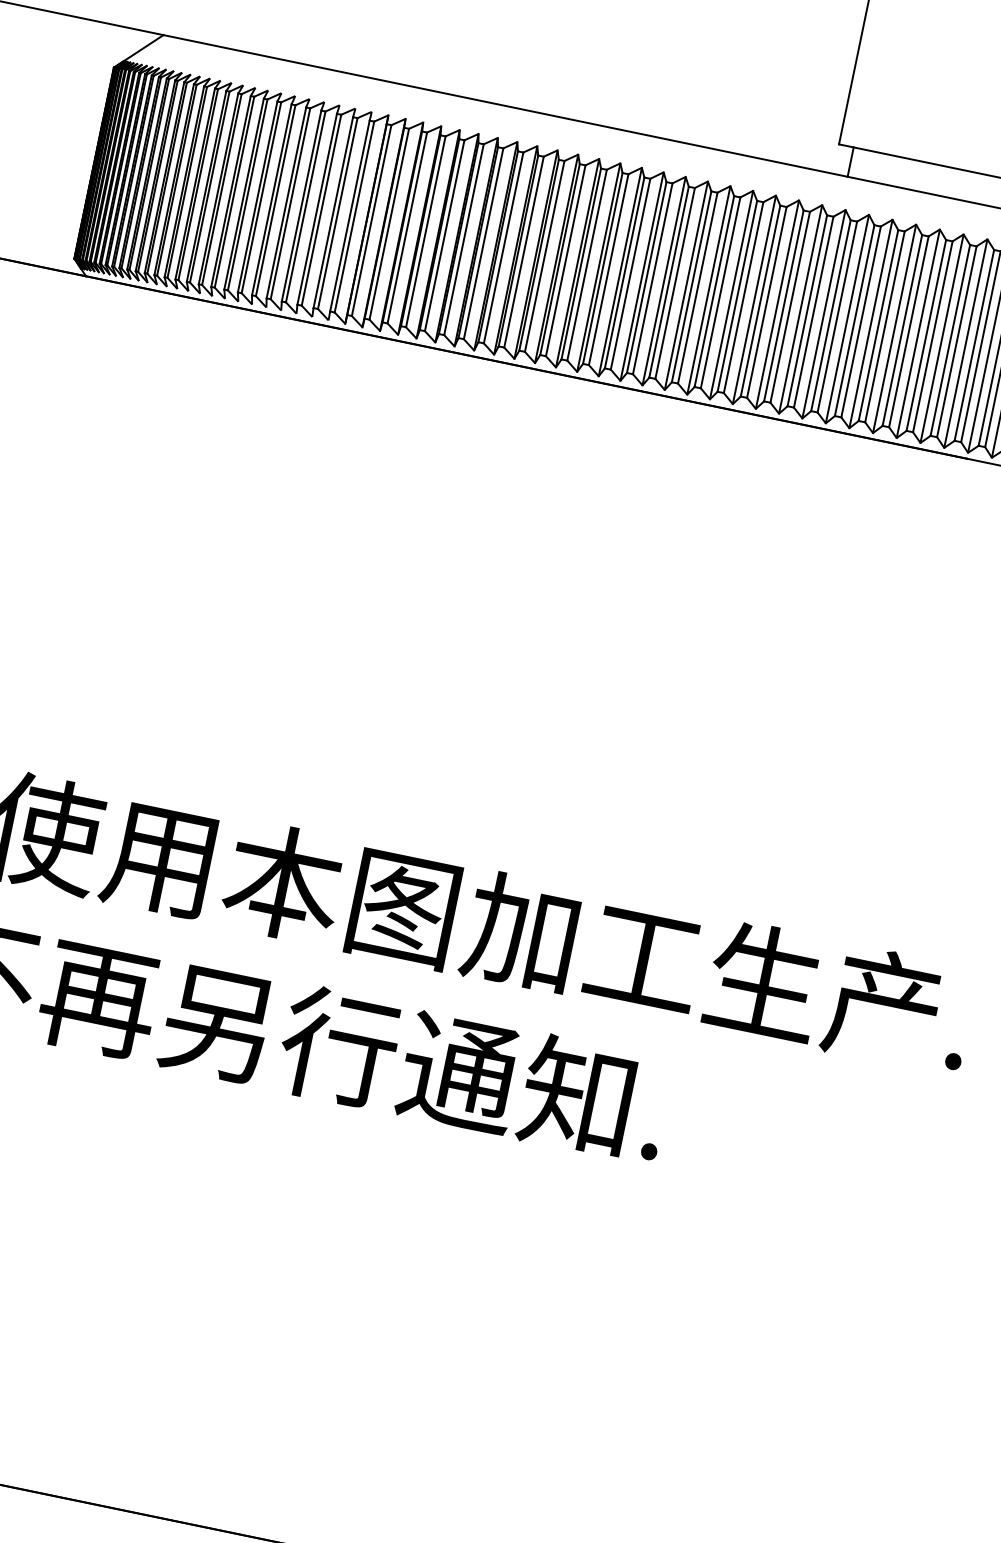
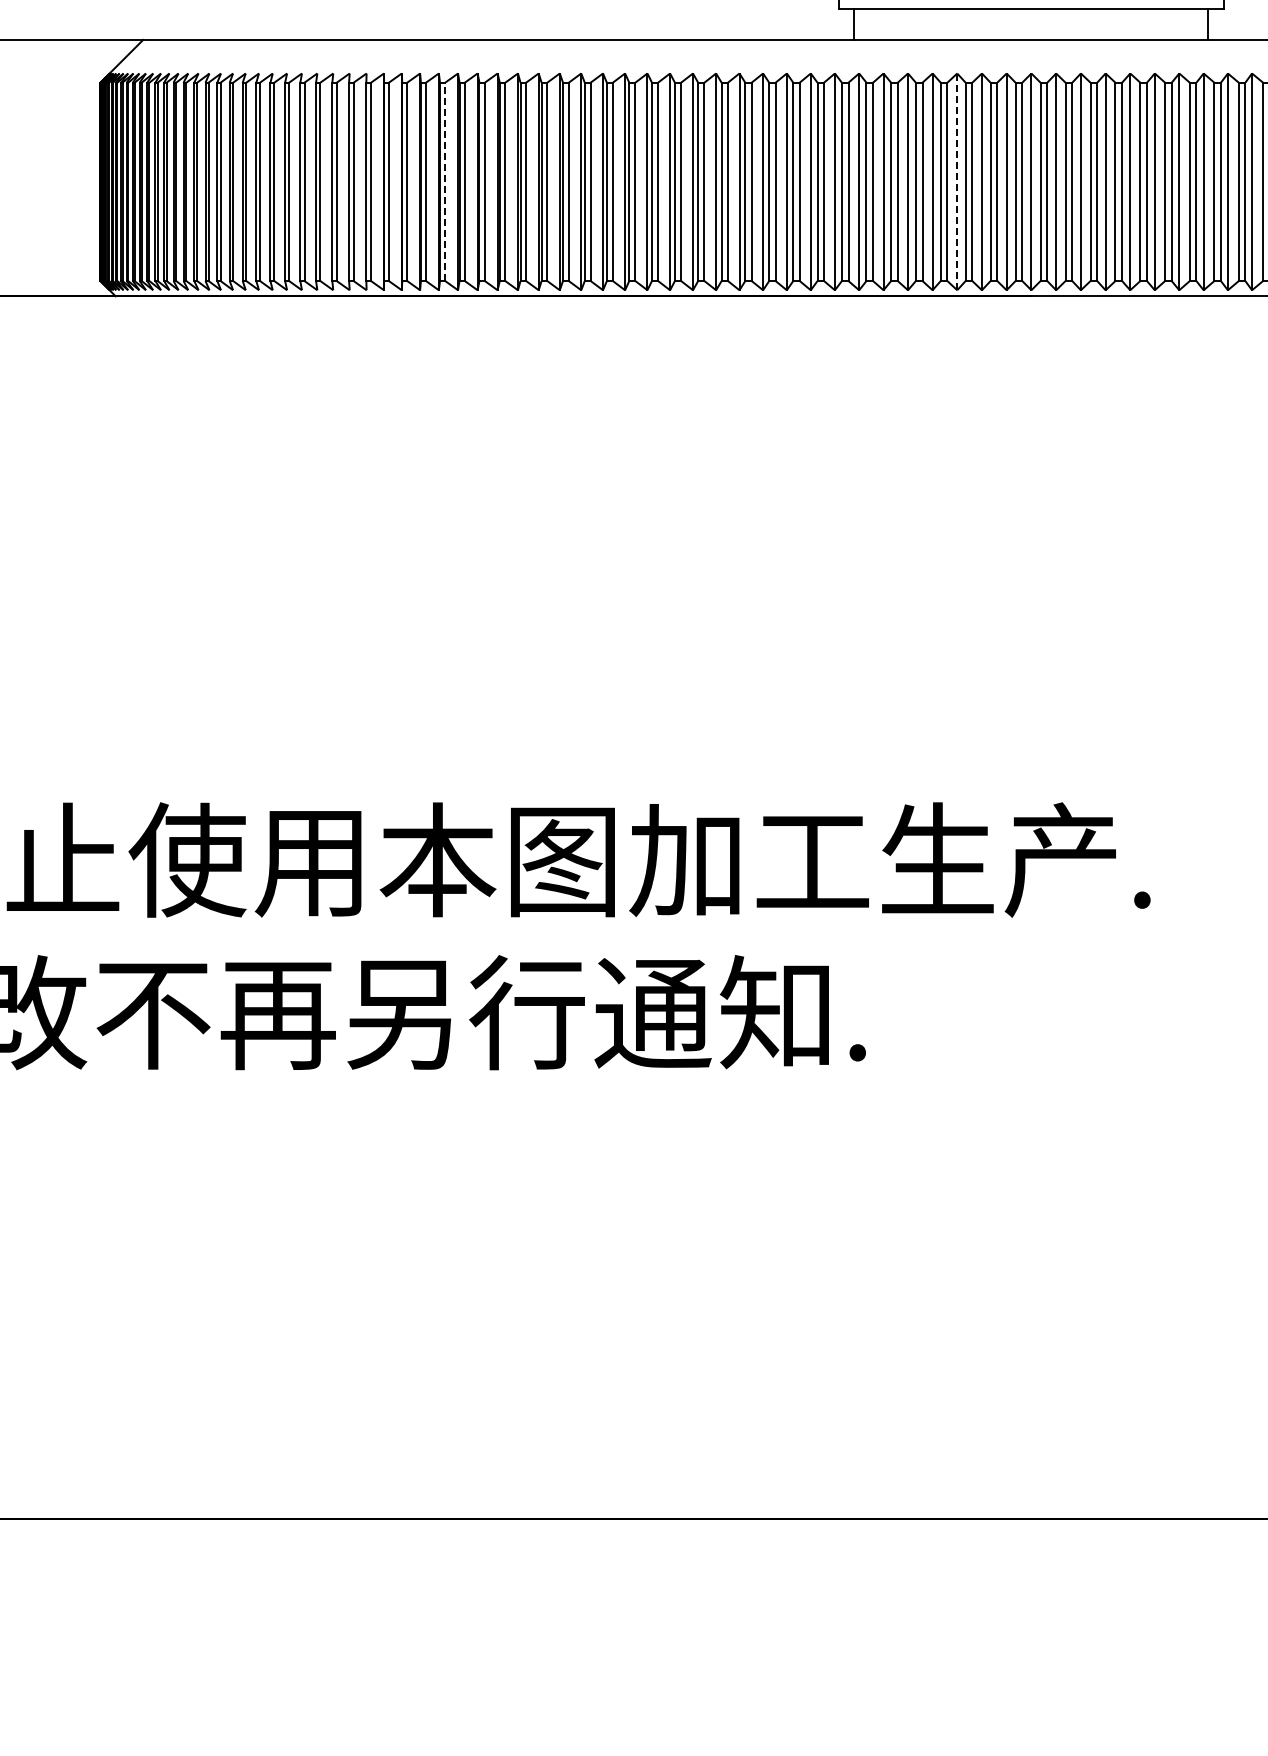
line: (426, 231) -> (445, 181), solid -> dashed
line: (918, 333) -> (957, 181), solid -> dashed

